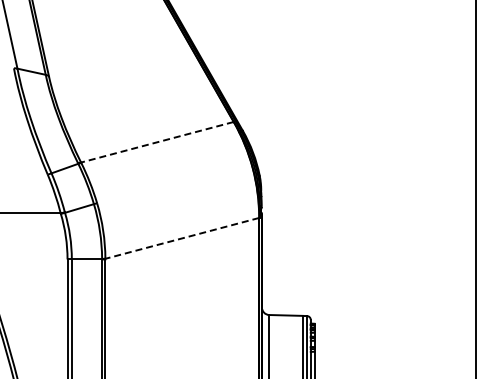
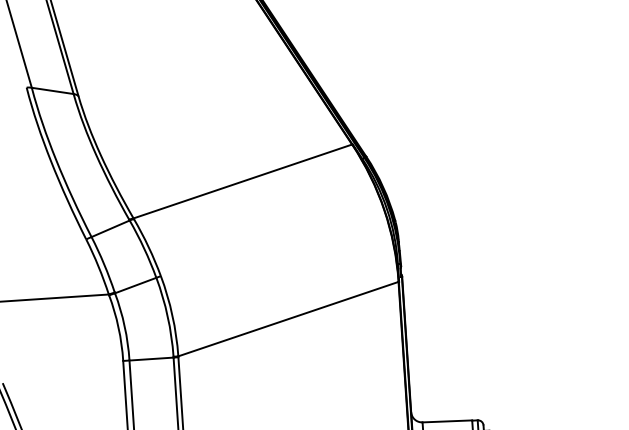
line: (157, 142) -> (243, 181), dashed -> solid
line: (182, 238) -> (288, 319), dashed -> solid

